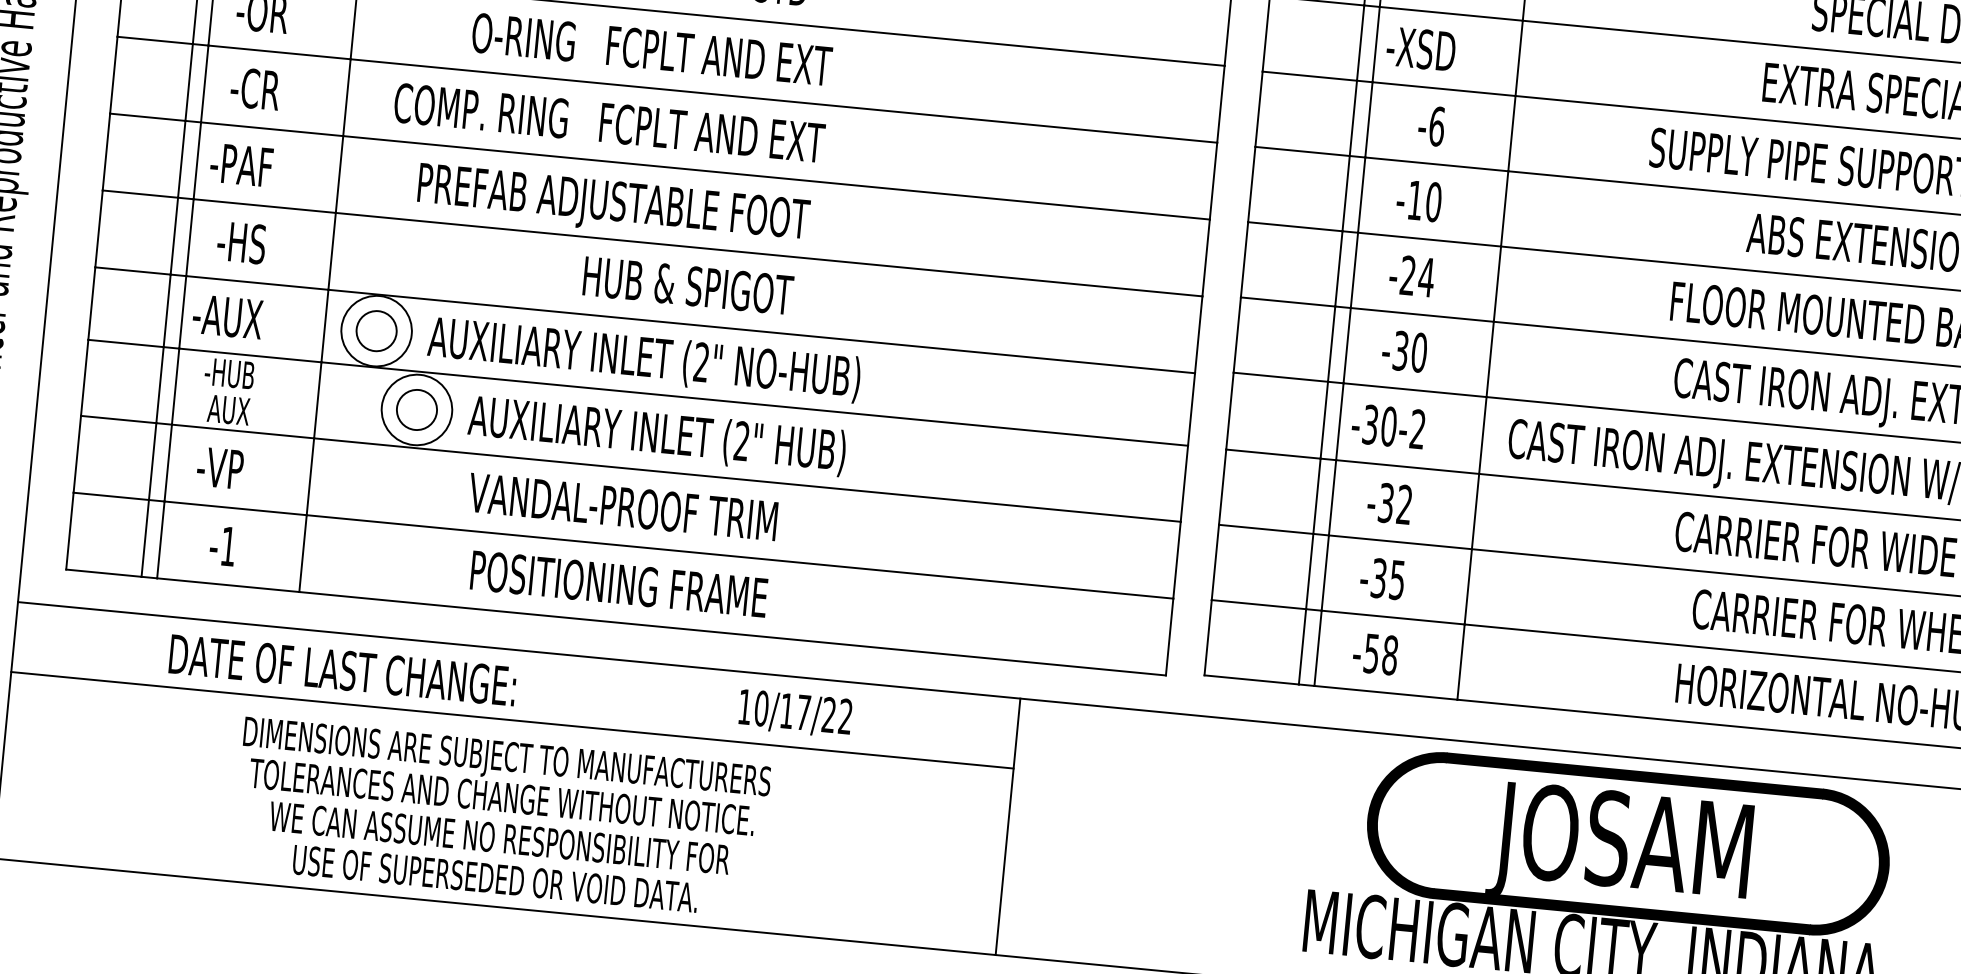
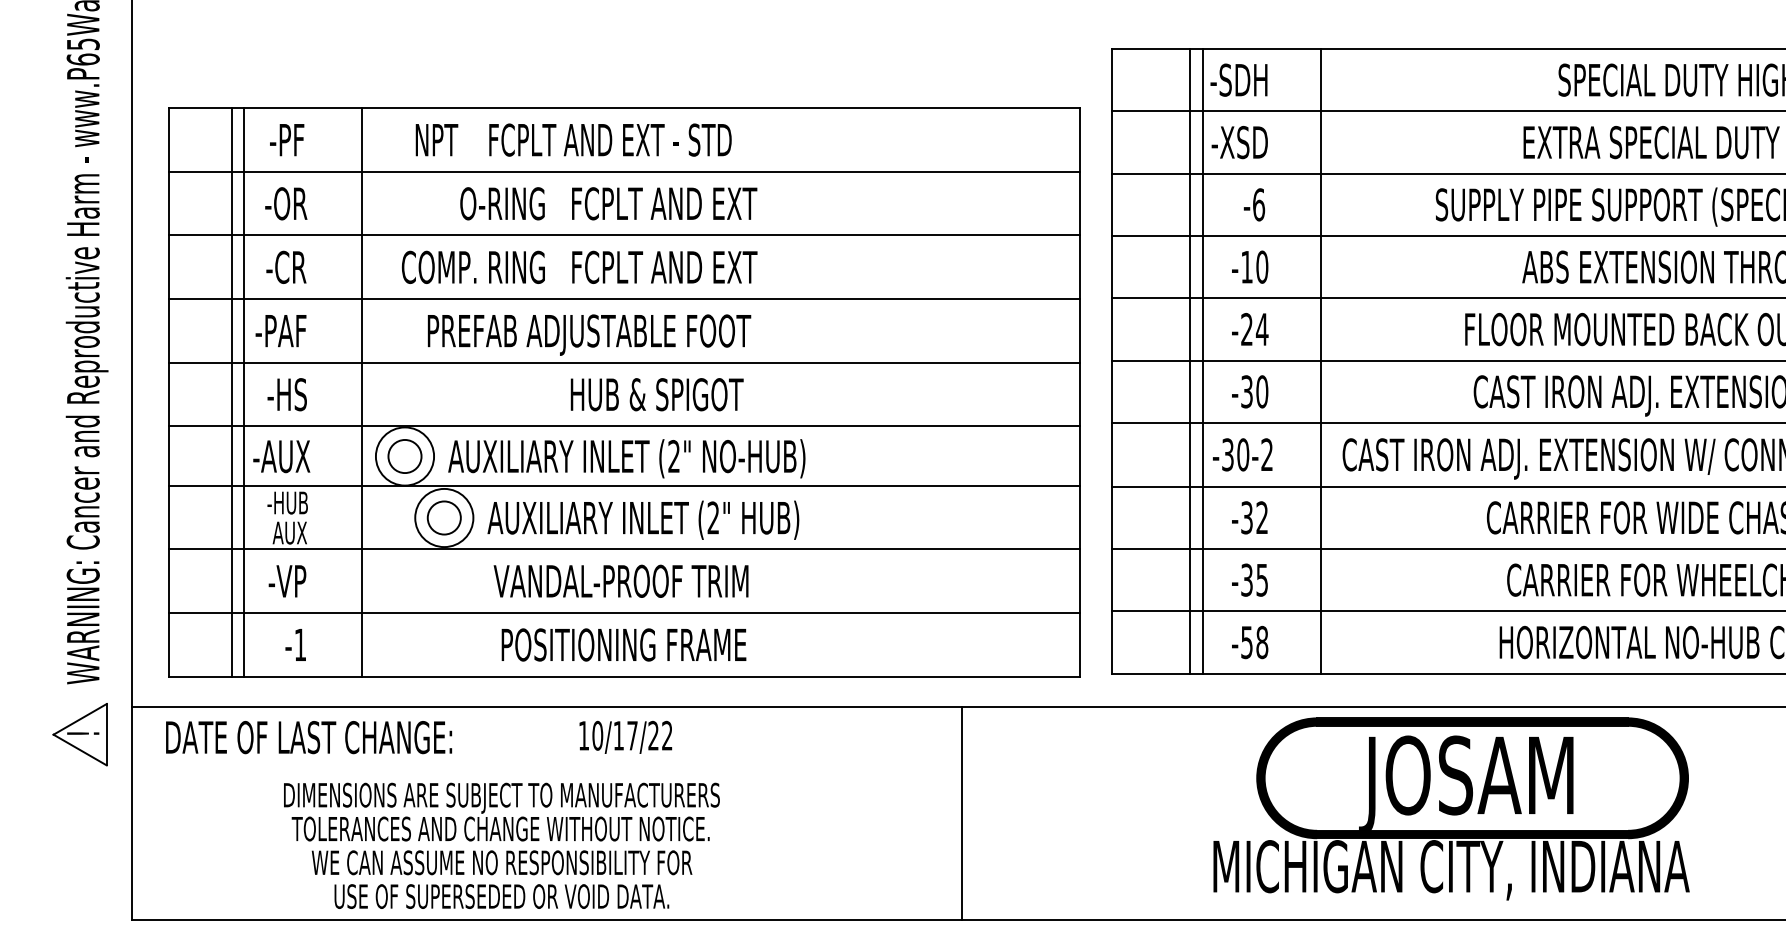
text: (343, 670) -> (309, 737), moved
text: (795, 712) -> (625, 736), moved
line: (512, 720) -> (547, 765), removed
text: (501, 817) -> (501, 845), moved

